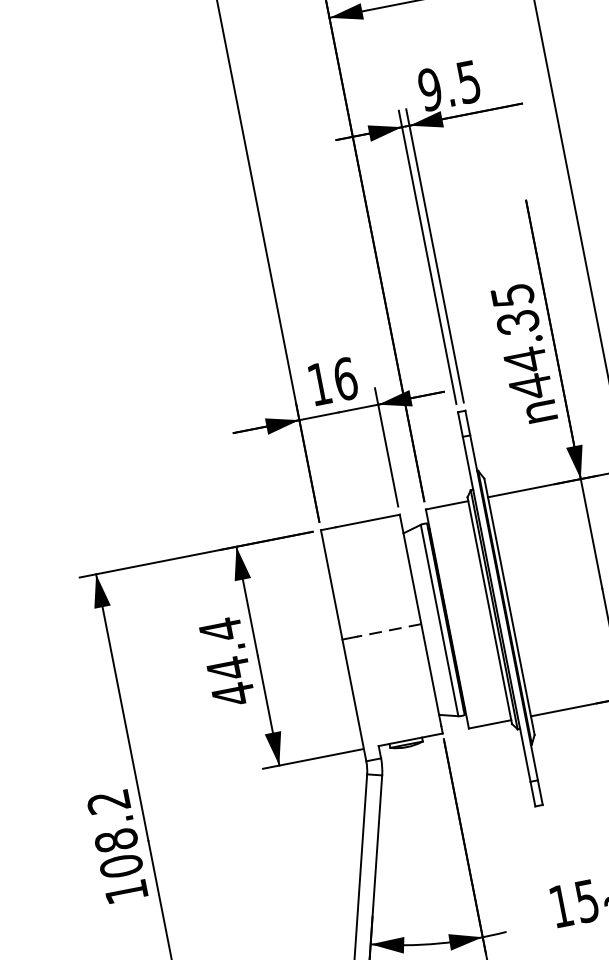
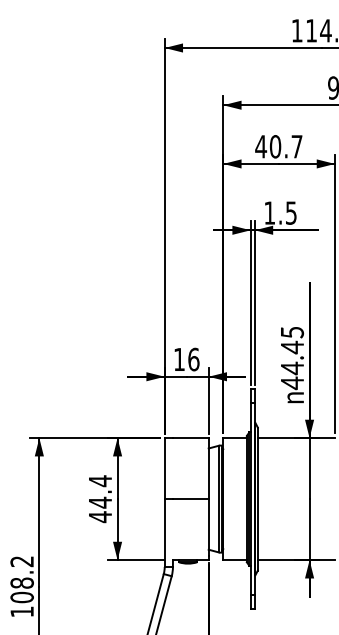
text: (429, 88) -> (269, 212), 9.5 -> 1.5
text: (518, 322) -> (292, 347), 44.35 -> 44.45
line: (388, 631) -> (190, 499), dashed -> solid

